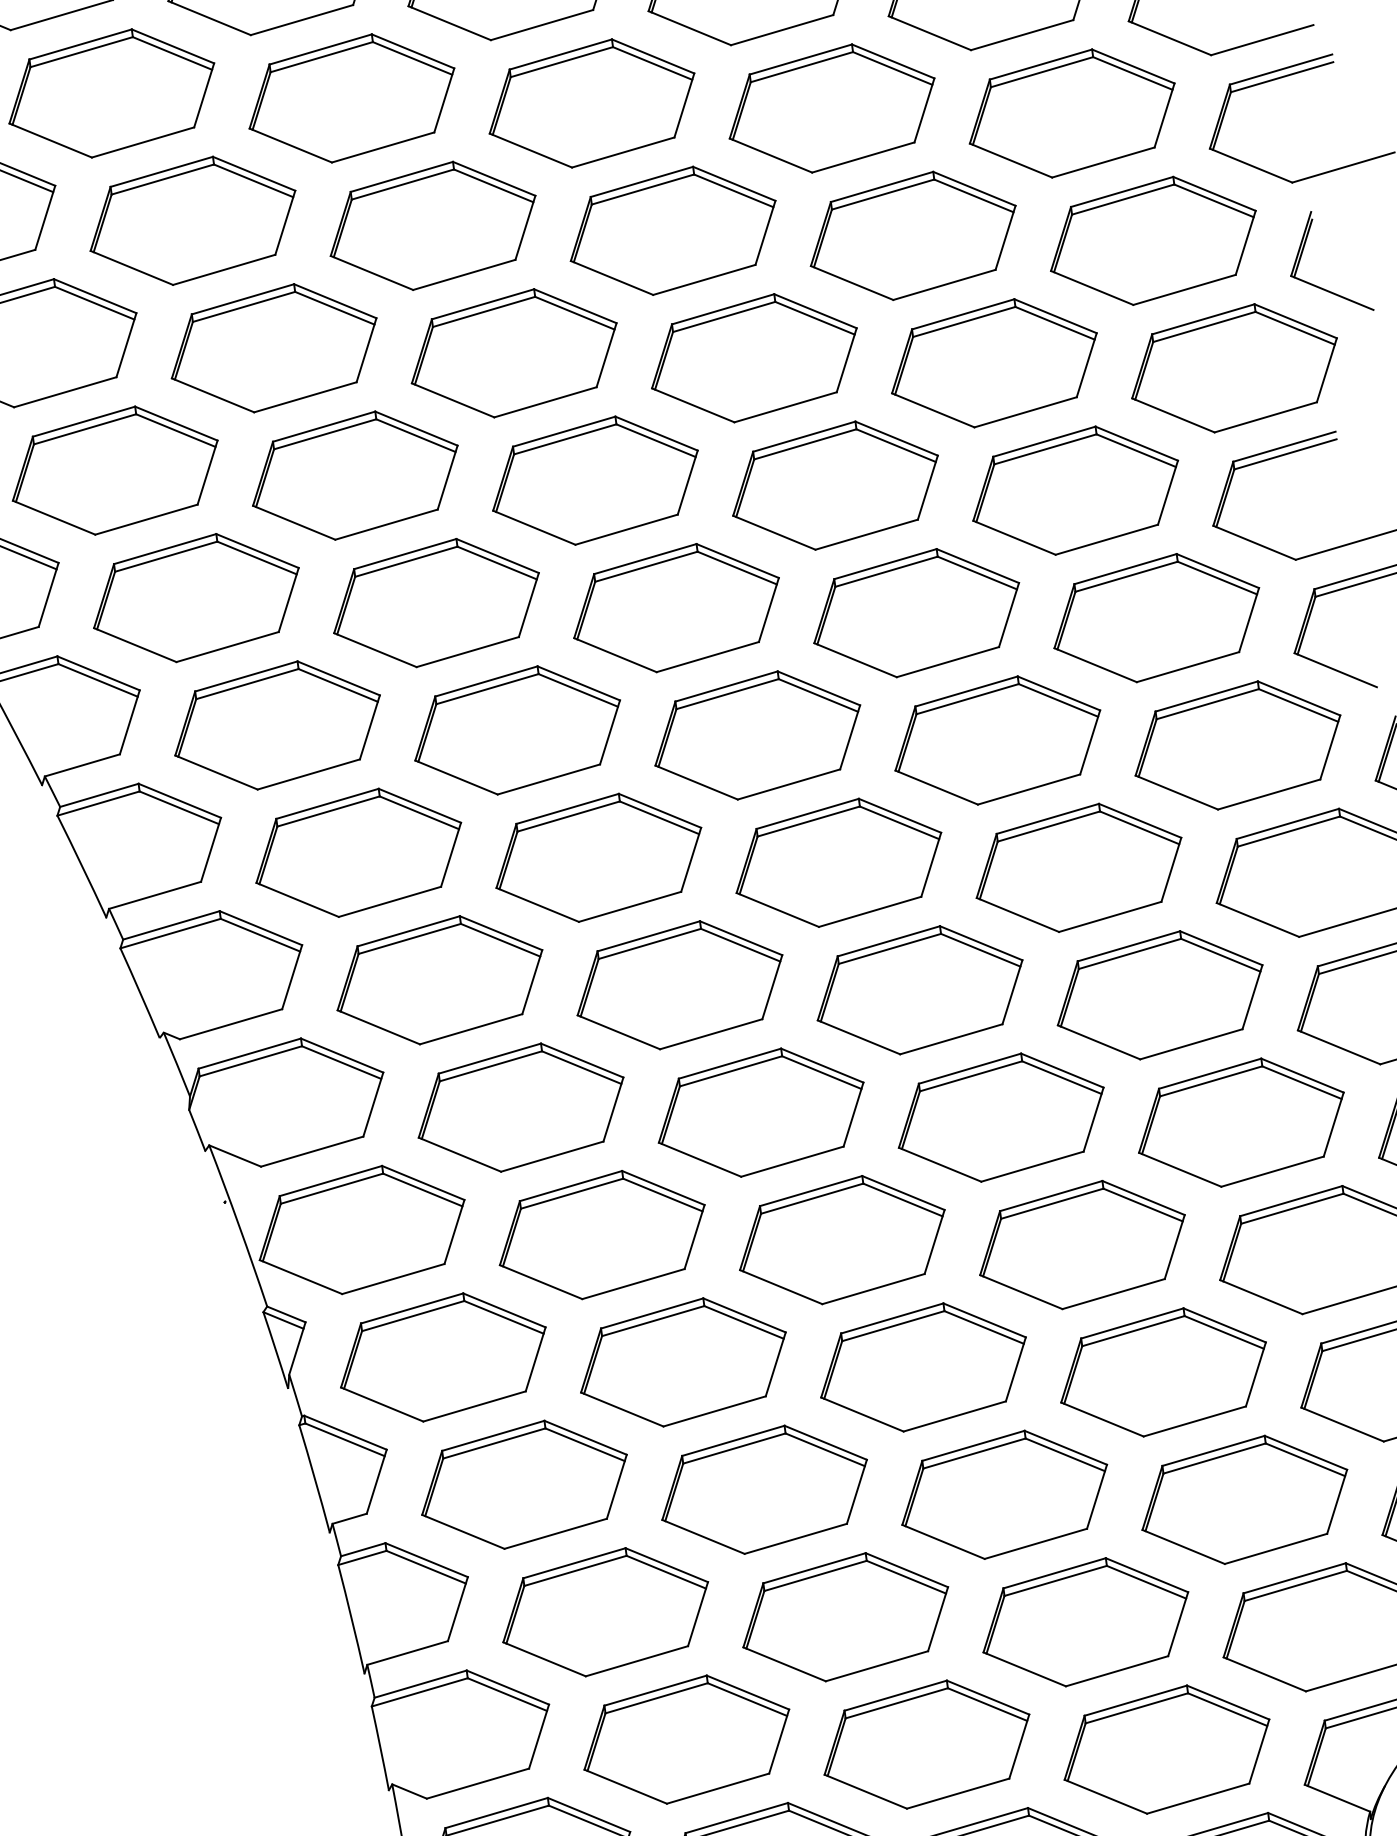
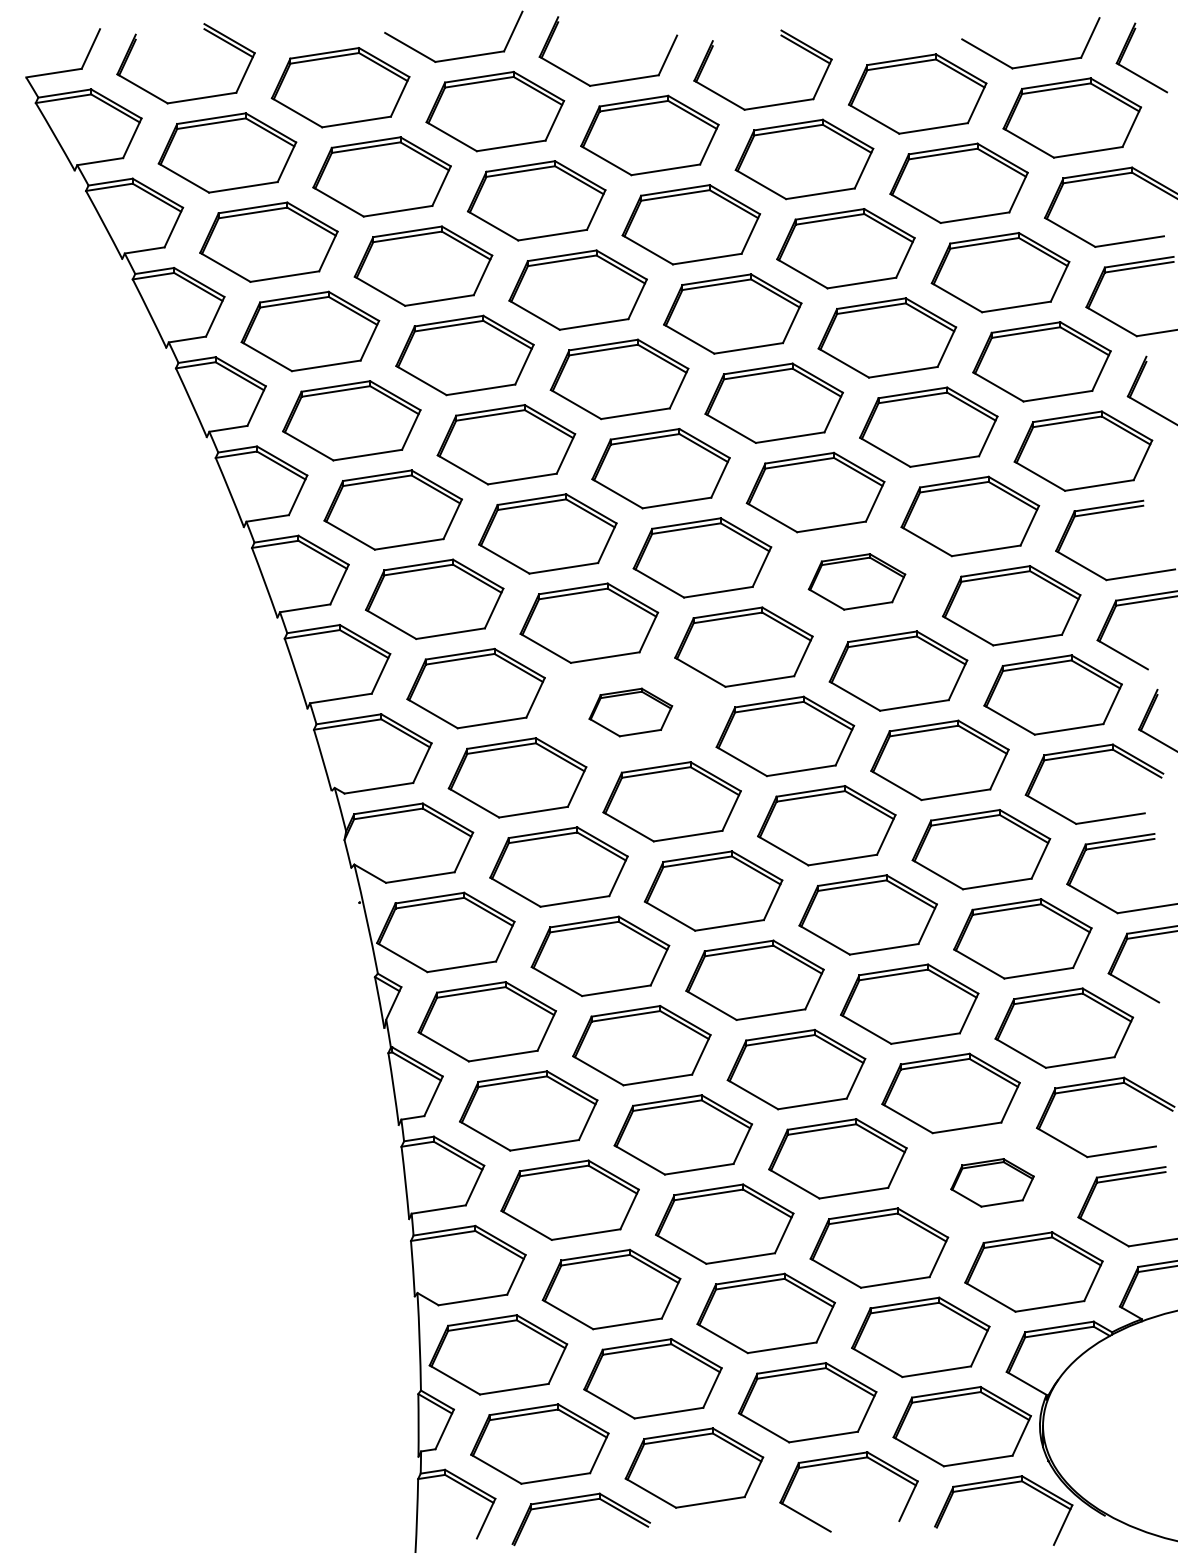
part: (915, 612) -> (856, 581), size x0.7
part: (598, 857) -> (630, 712), size x0.6
part: (1244, 1499) -> (992, 1182), size x0.6

